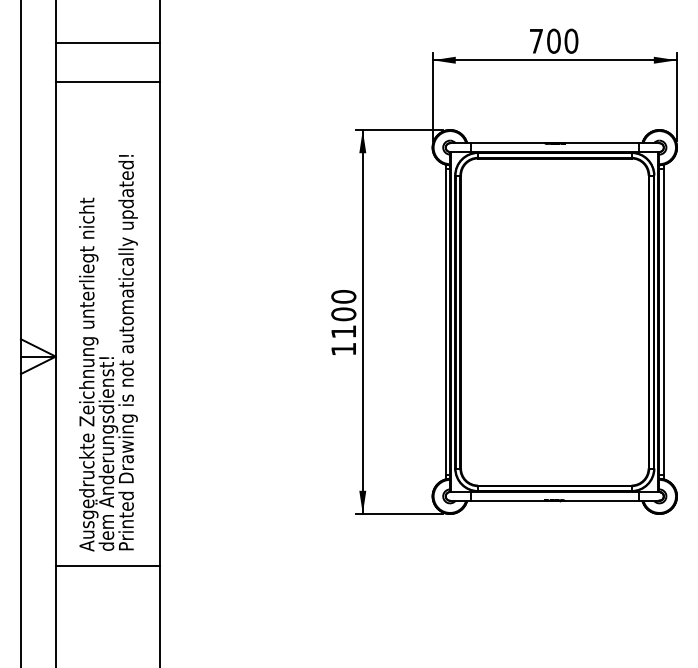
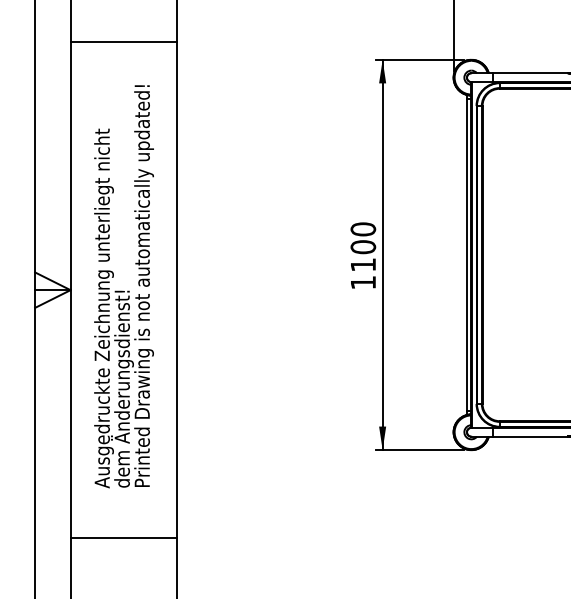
line: (107, 82) -> (123, 42), moved
line: (107, 565) -> (123, 538), moved

